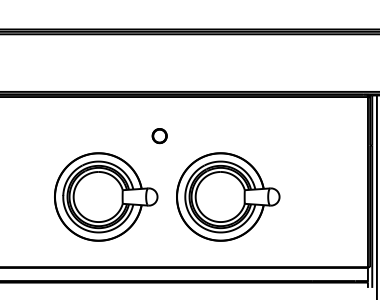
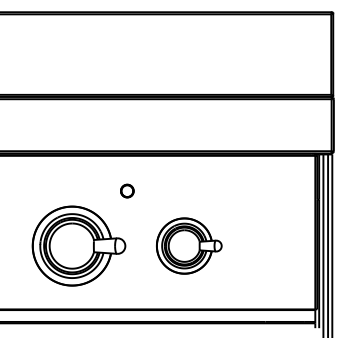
part: (228, 196) -> (189, 245), size x0.7

